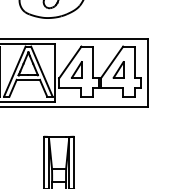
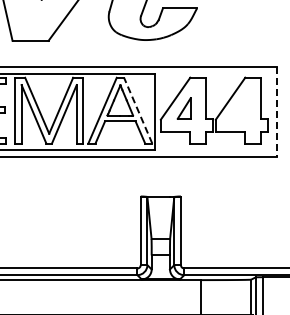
part: (118, 69) -> (238, 108), removed
line: (42, 71) -> (138, 110), solid -> dashed
line: (147, 73) -> (277, 112), solid -> dashed

